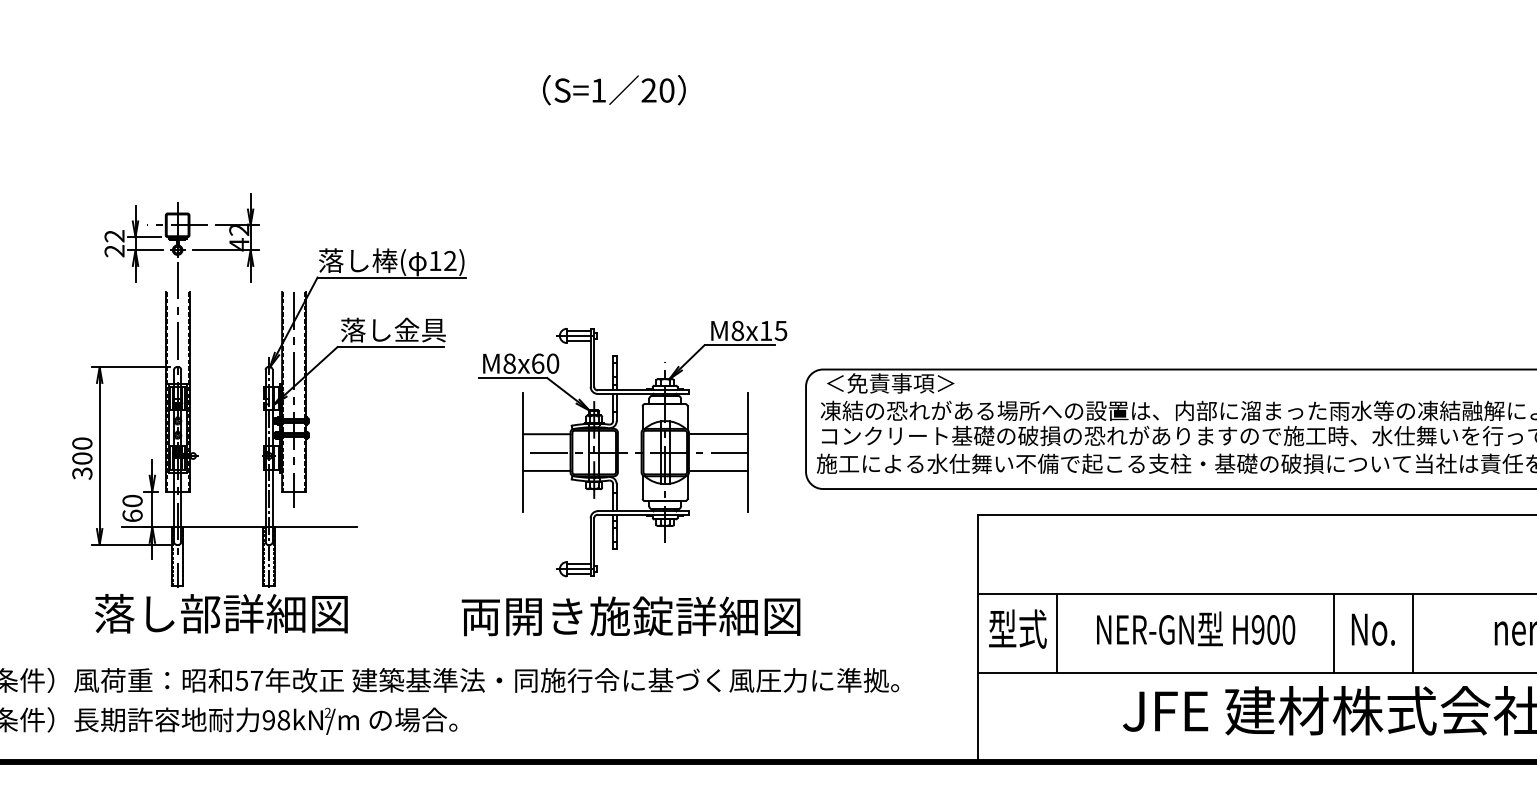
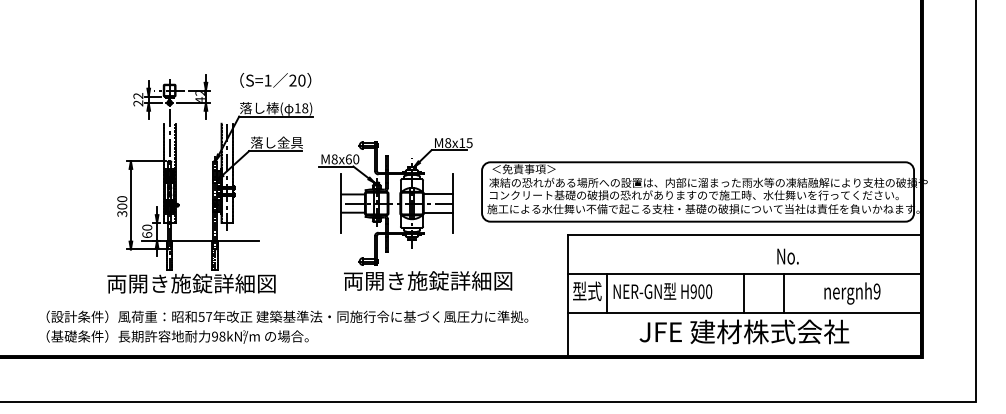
text: (613, 90) -> (275, 80), moved
text: (450, 261) -> (305, 108), 12) -> 18)
text: (221, 613) -> (191, 283), 落し部詳細図 -> 両開き施錠詳細図
text: (631, 615) -> (428, 280), moved
text: (1195, 627) -> (662, 290), moved
text: (1372, 629) -> (787, 256), moved

